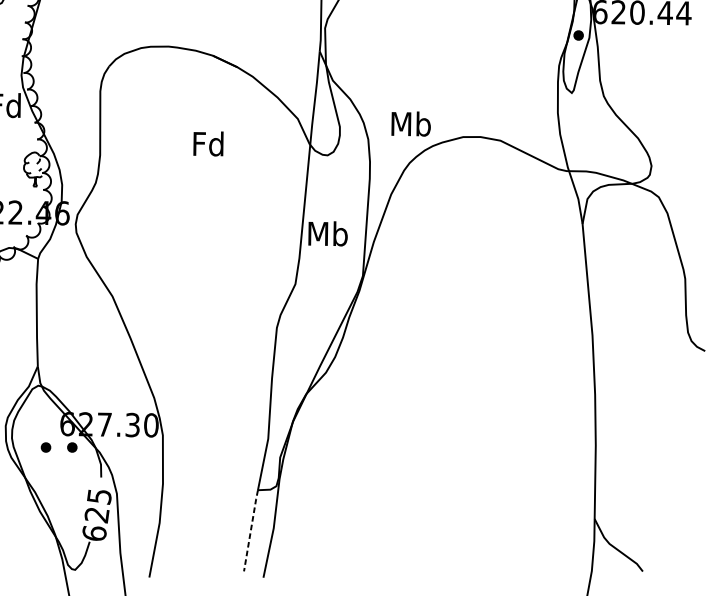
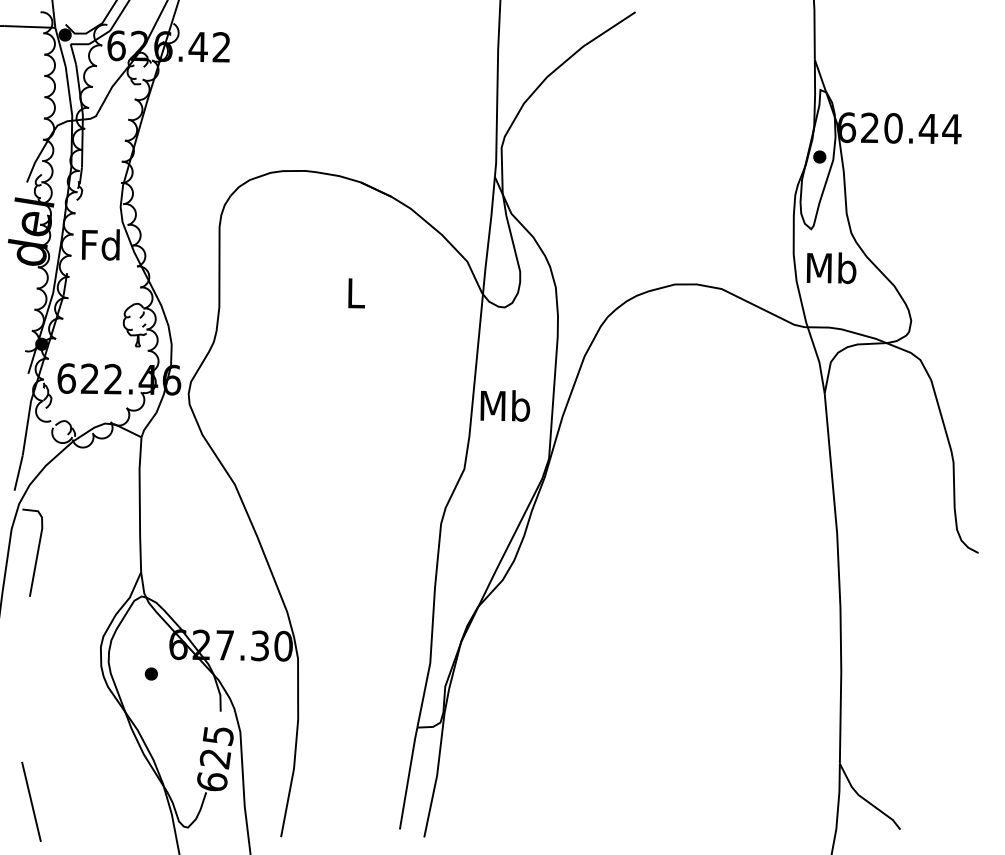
text: (411, 123) -> (831, 267), moved
text: (208, 143) -> (355, 292), Fd -> L
part: (71, 447) -> (183, 673), removed
line: (250, 530) -> (408, 778), dashed -> solid

